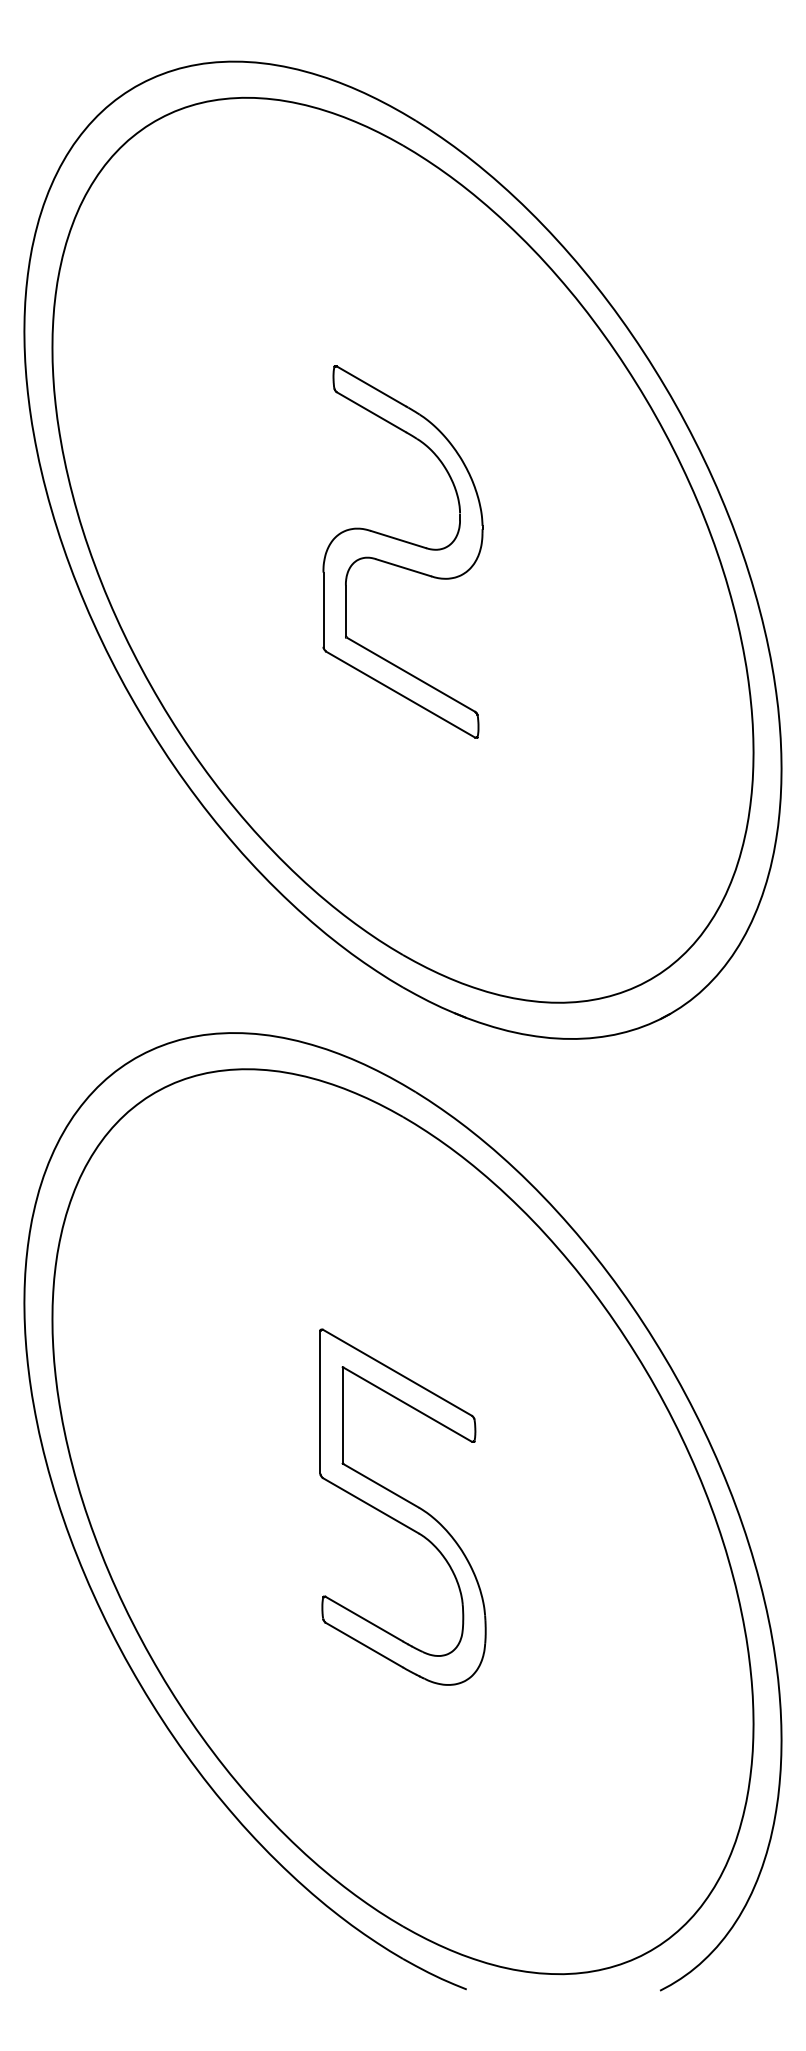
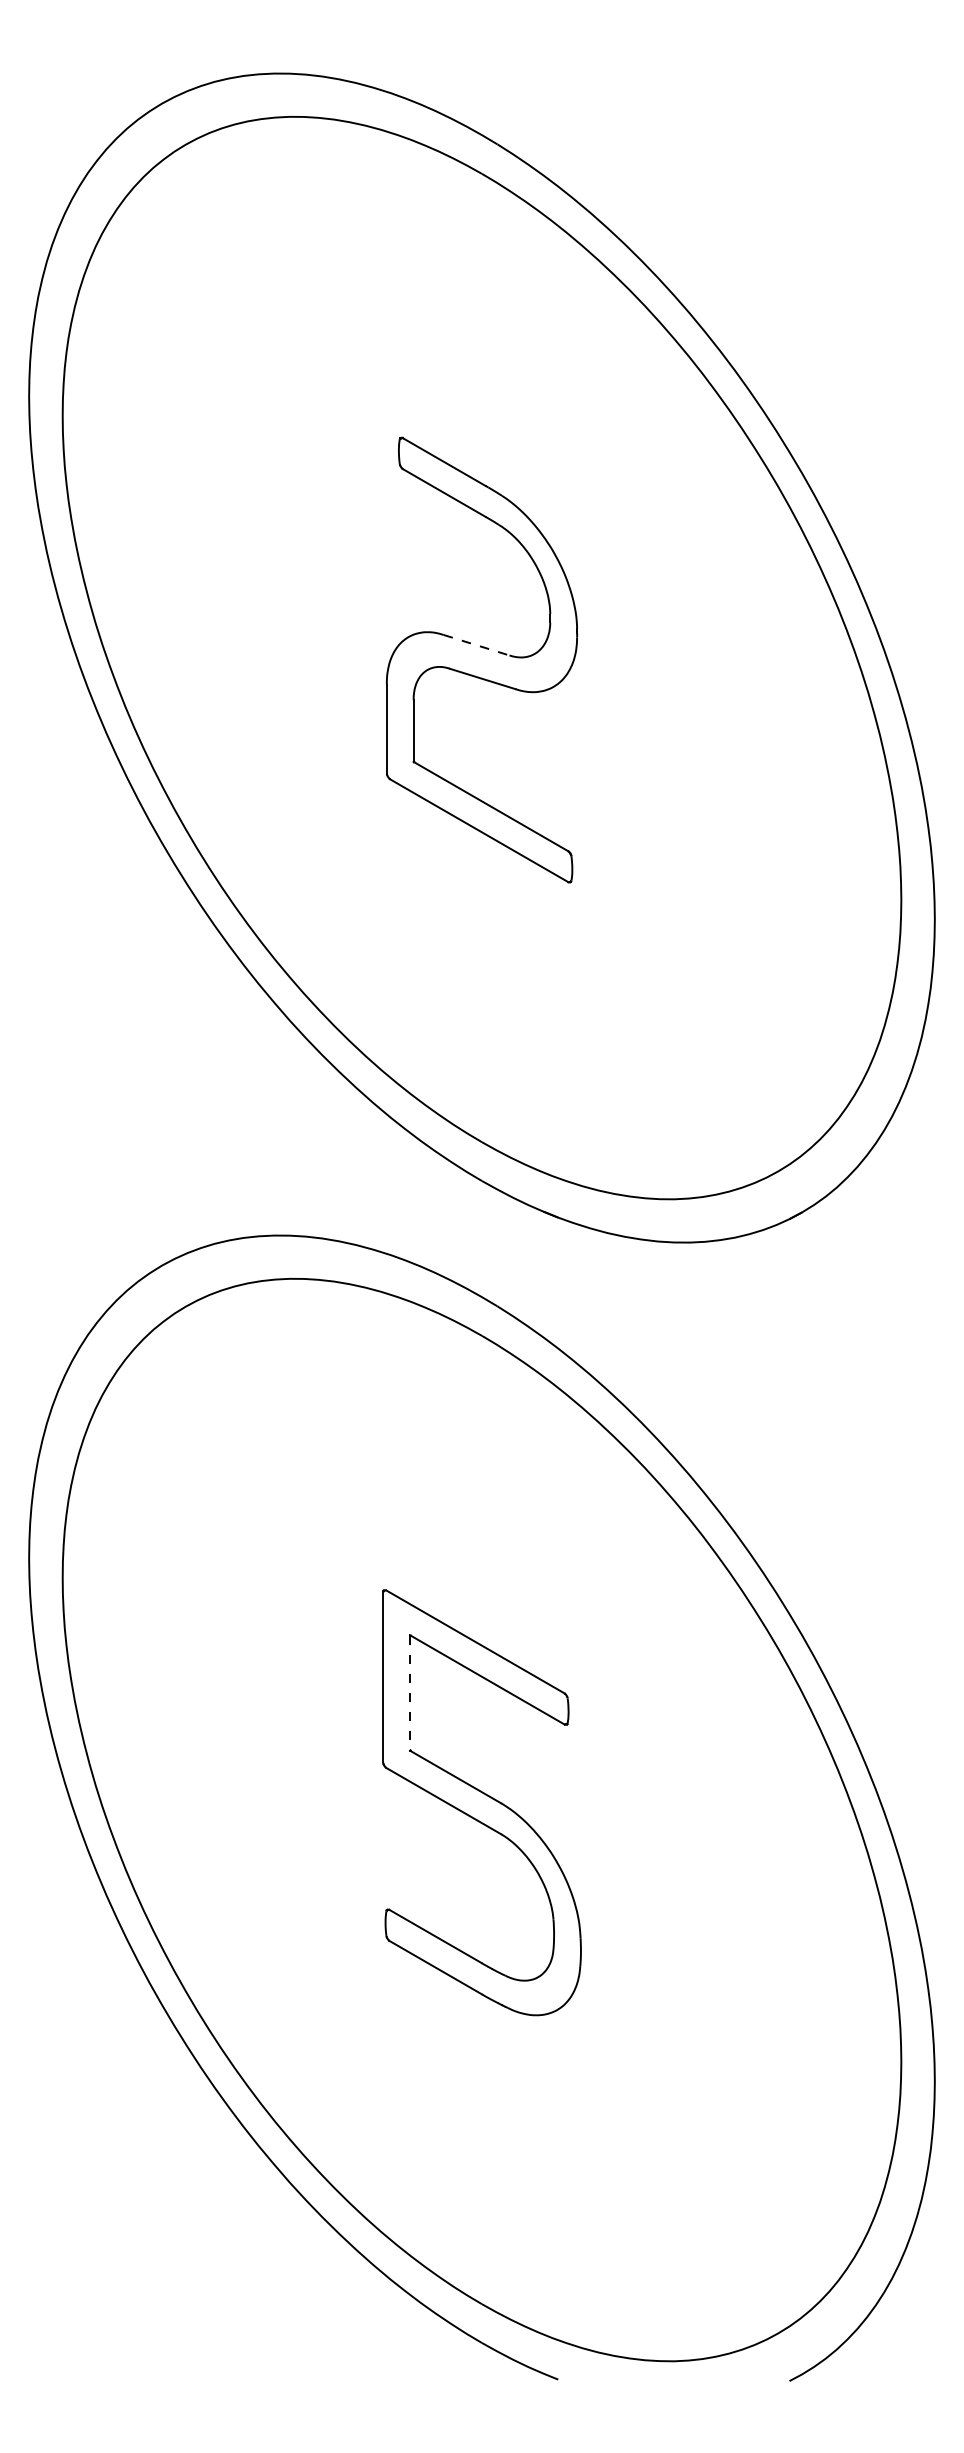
line: (399, 539) -> (477, 645), solid -> dashed
line: (342, 1415) -> (409, 1692), solid -> dashed

